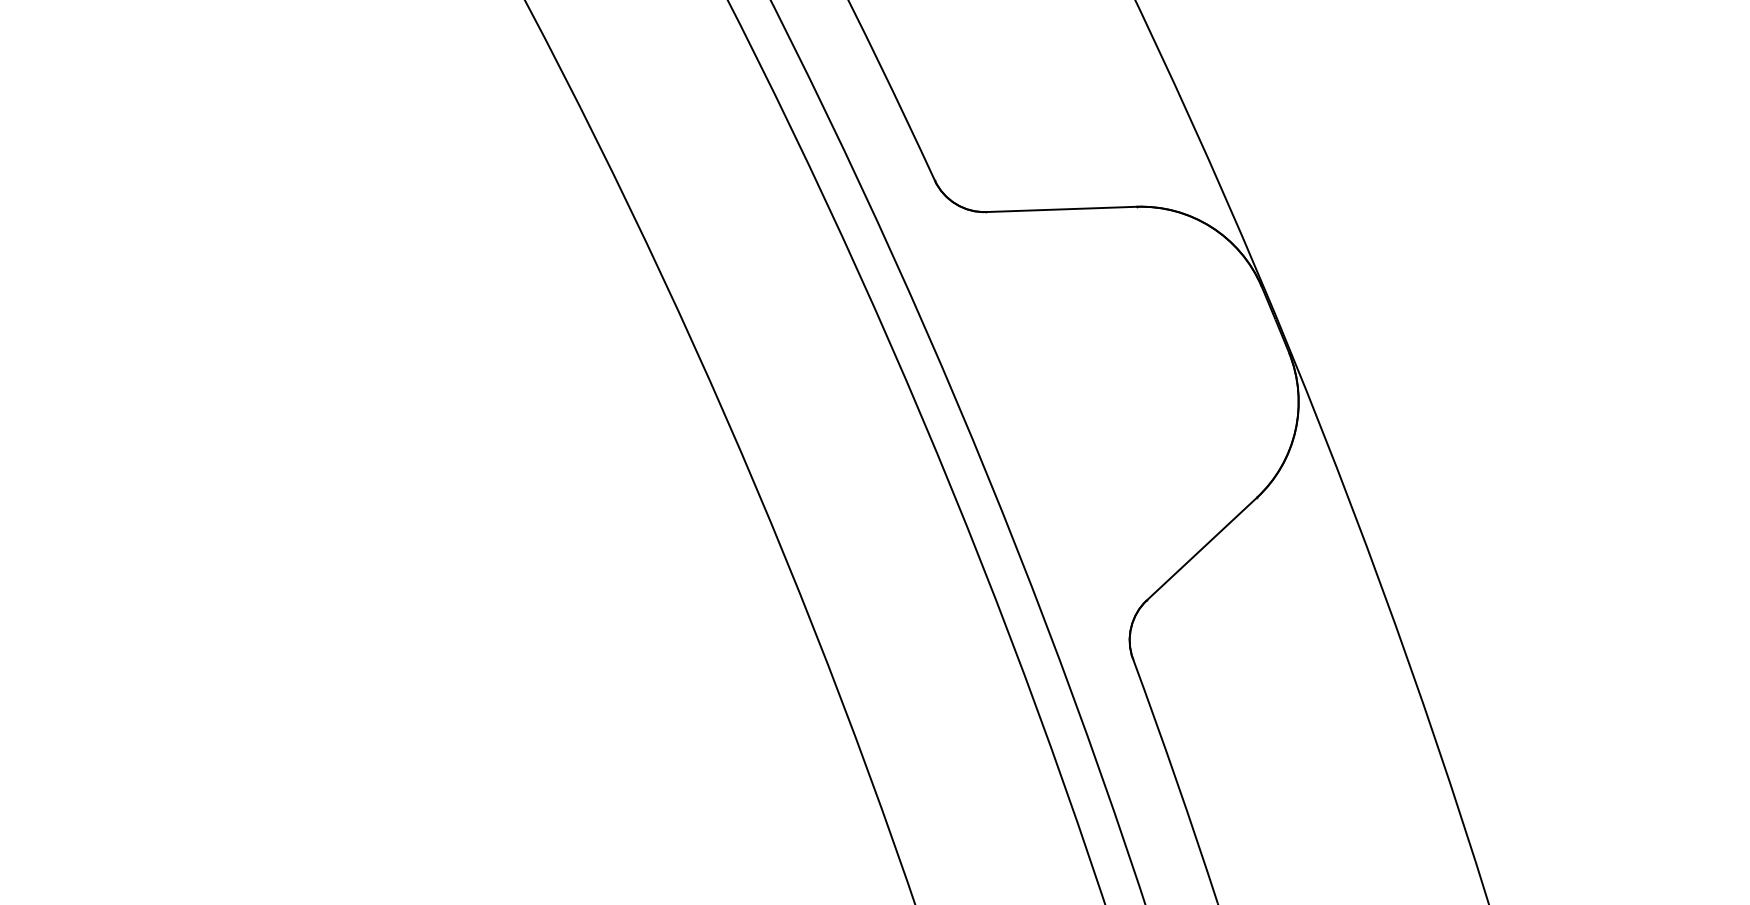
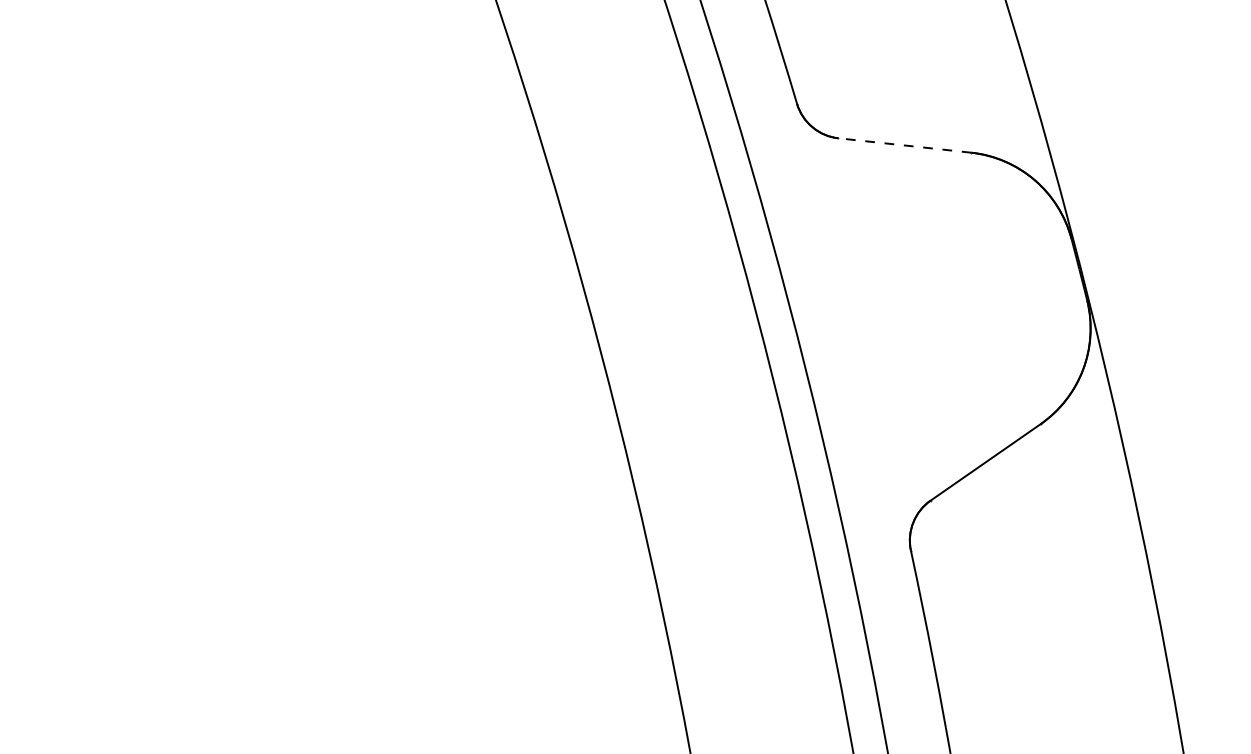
line: (1060, 209) -> (904, 145), solid -> dashed

